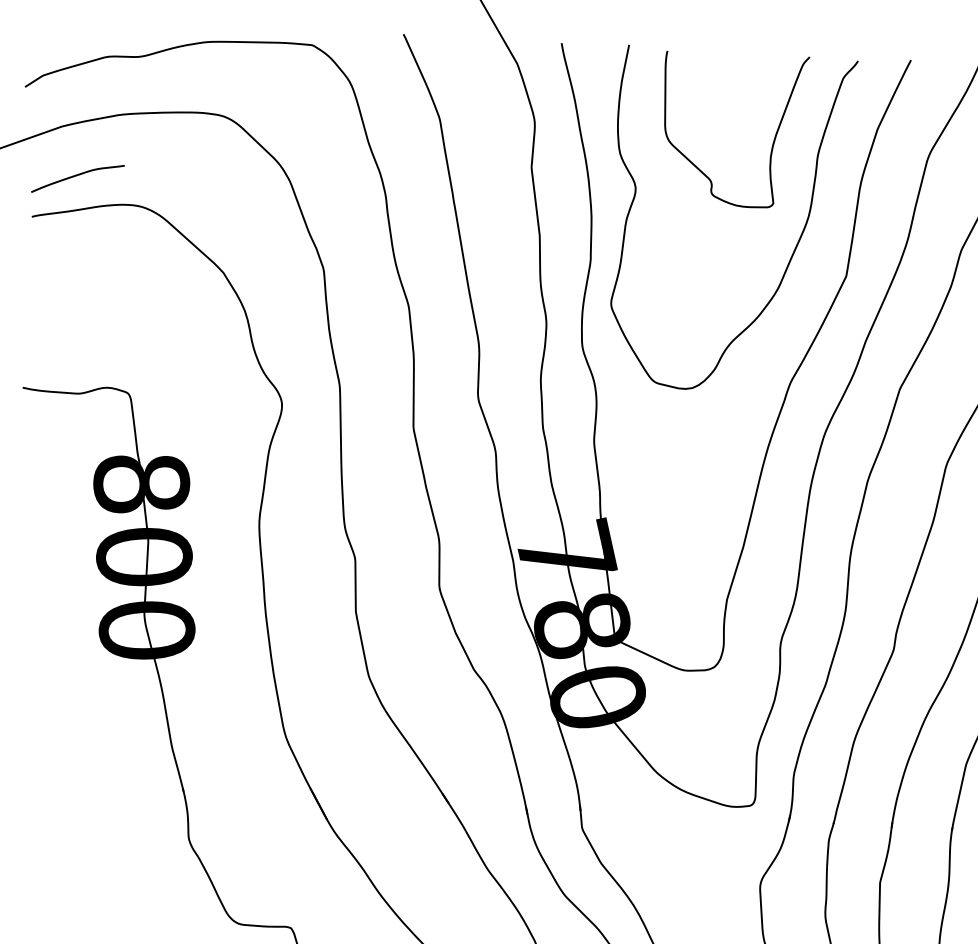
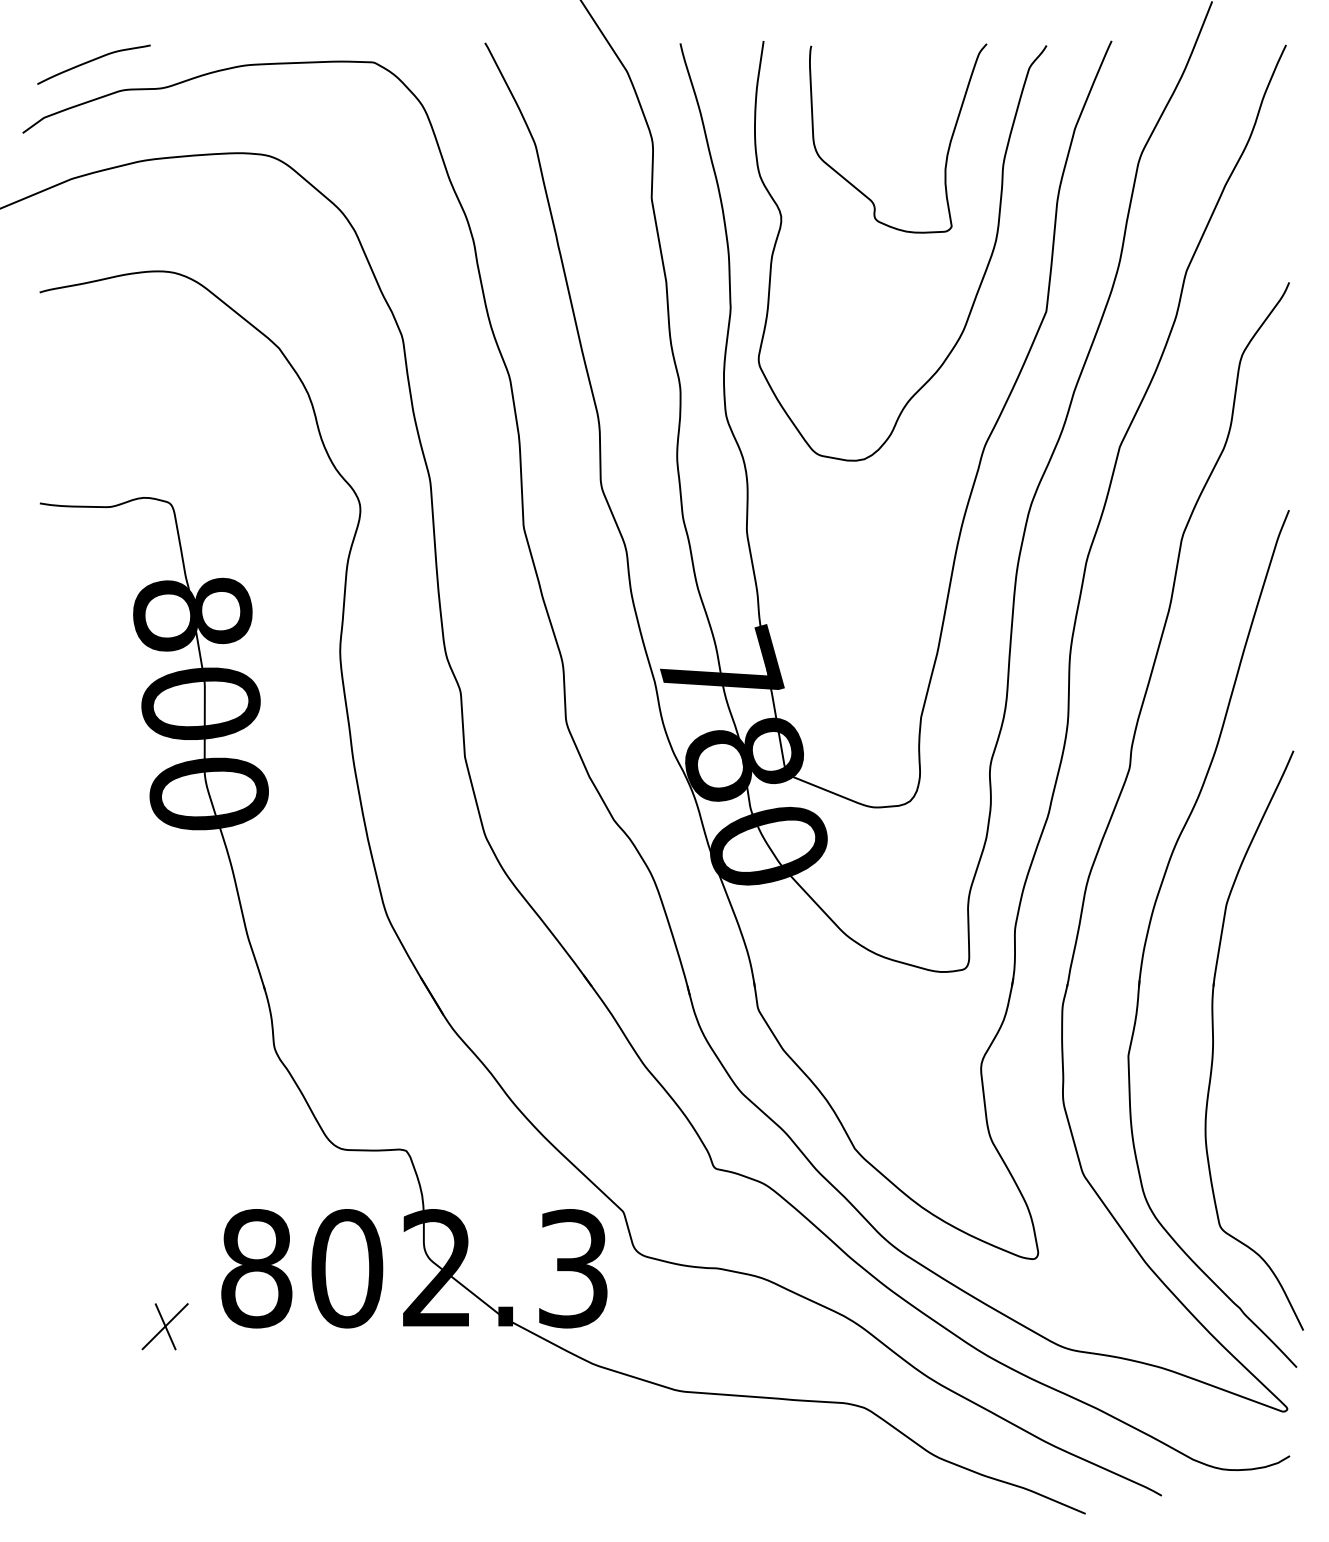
curve: (76, 176) -> (92, 61), moved

